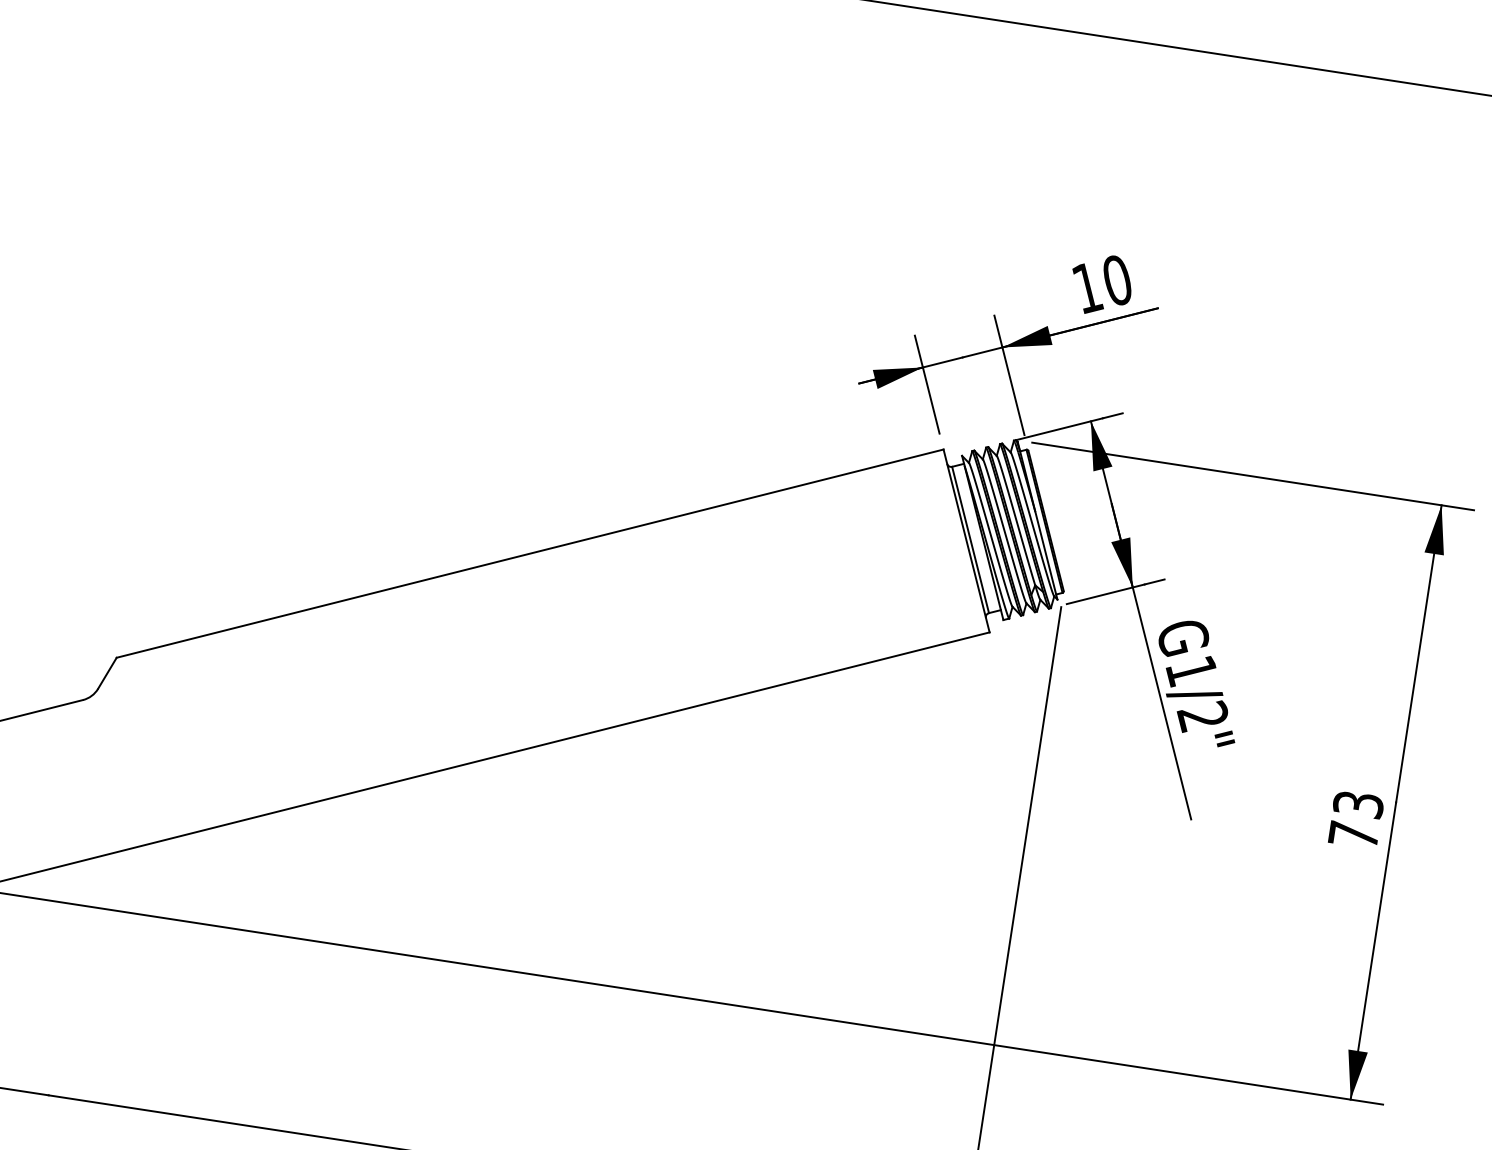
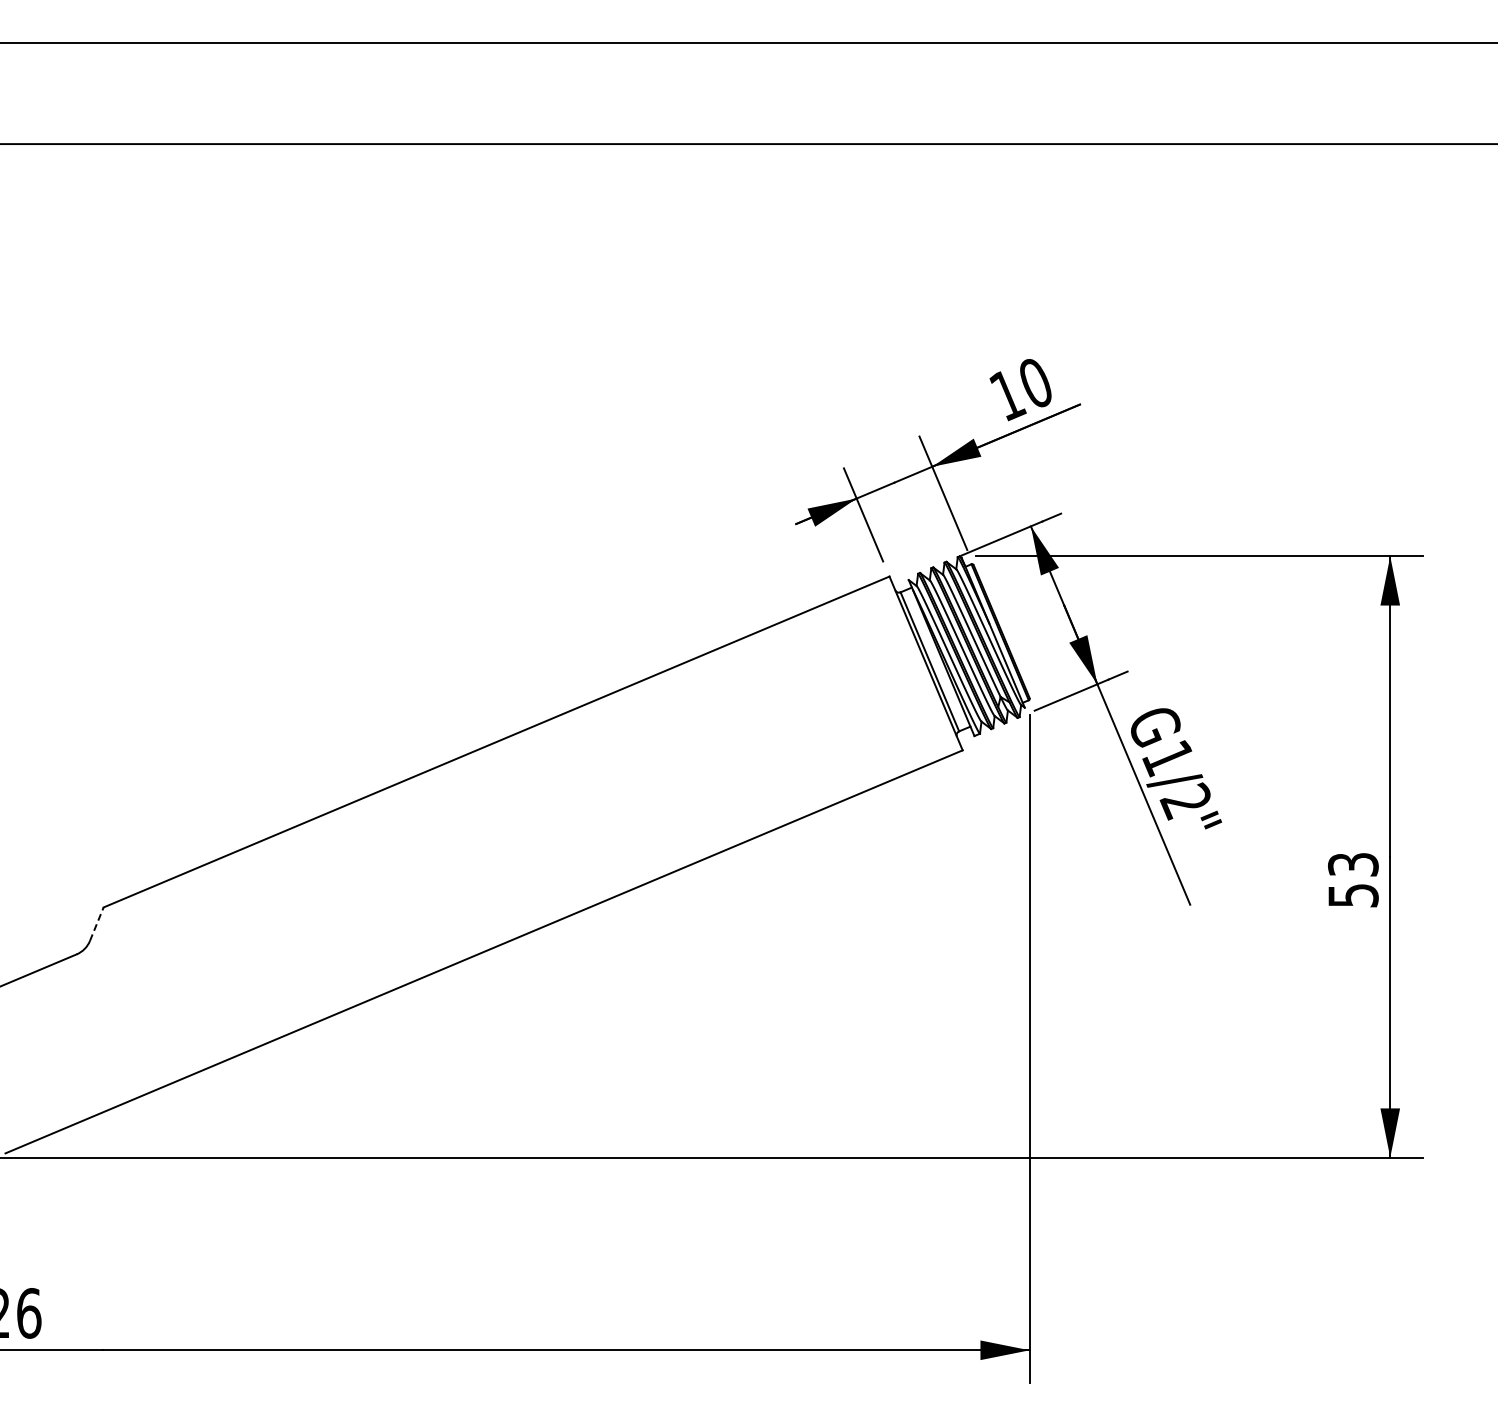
line: (107, 672) -> (96, 923), solid -> dashed
text: (1353, 834) -> (1353, 895), 73 -> 53

